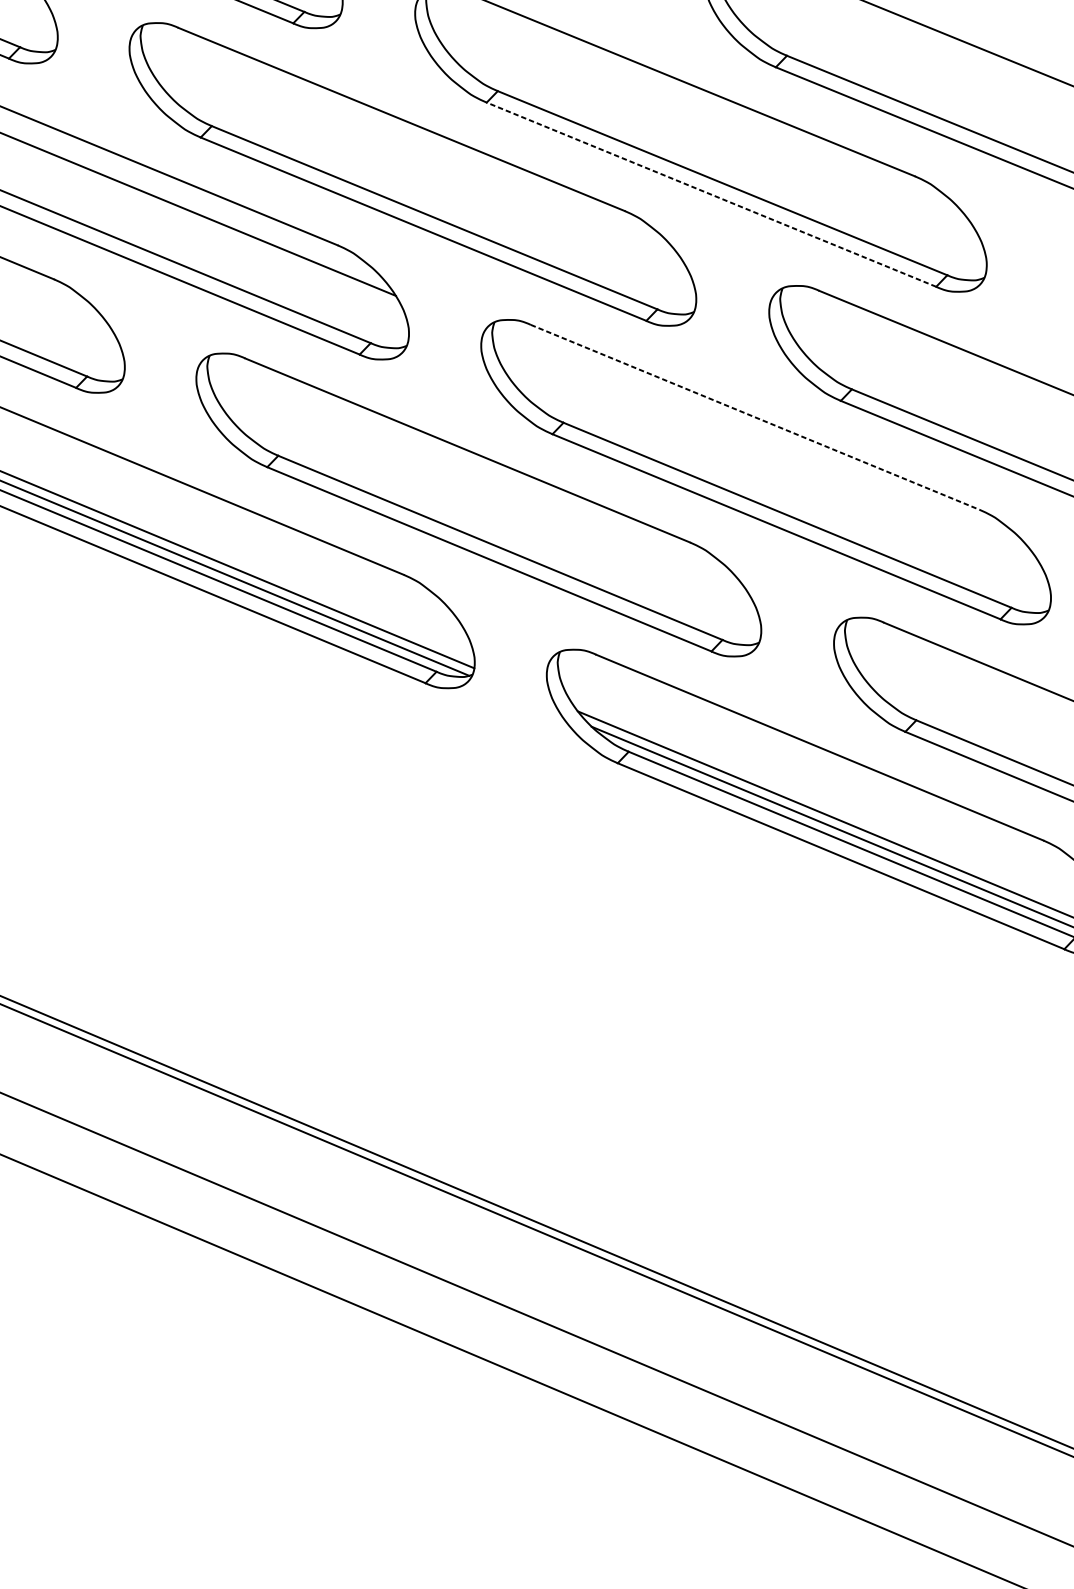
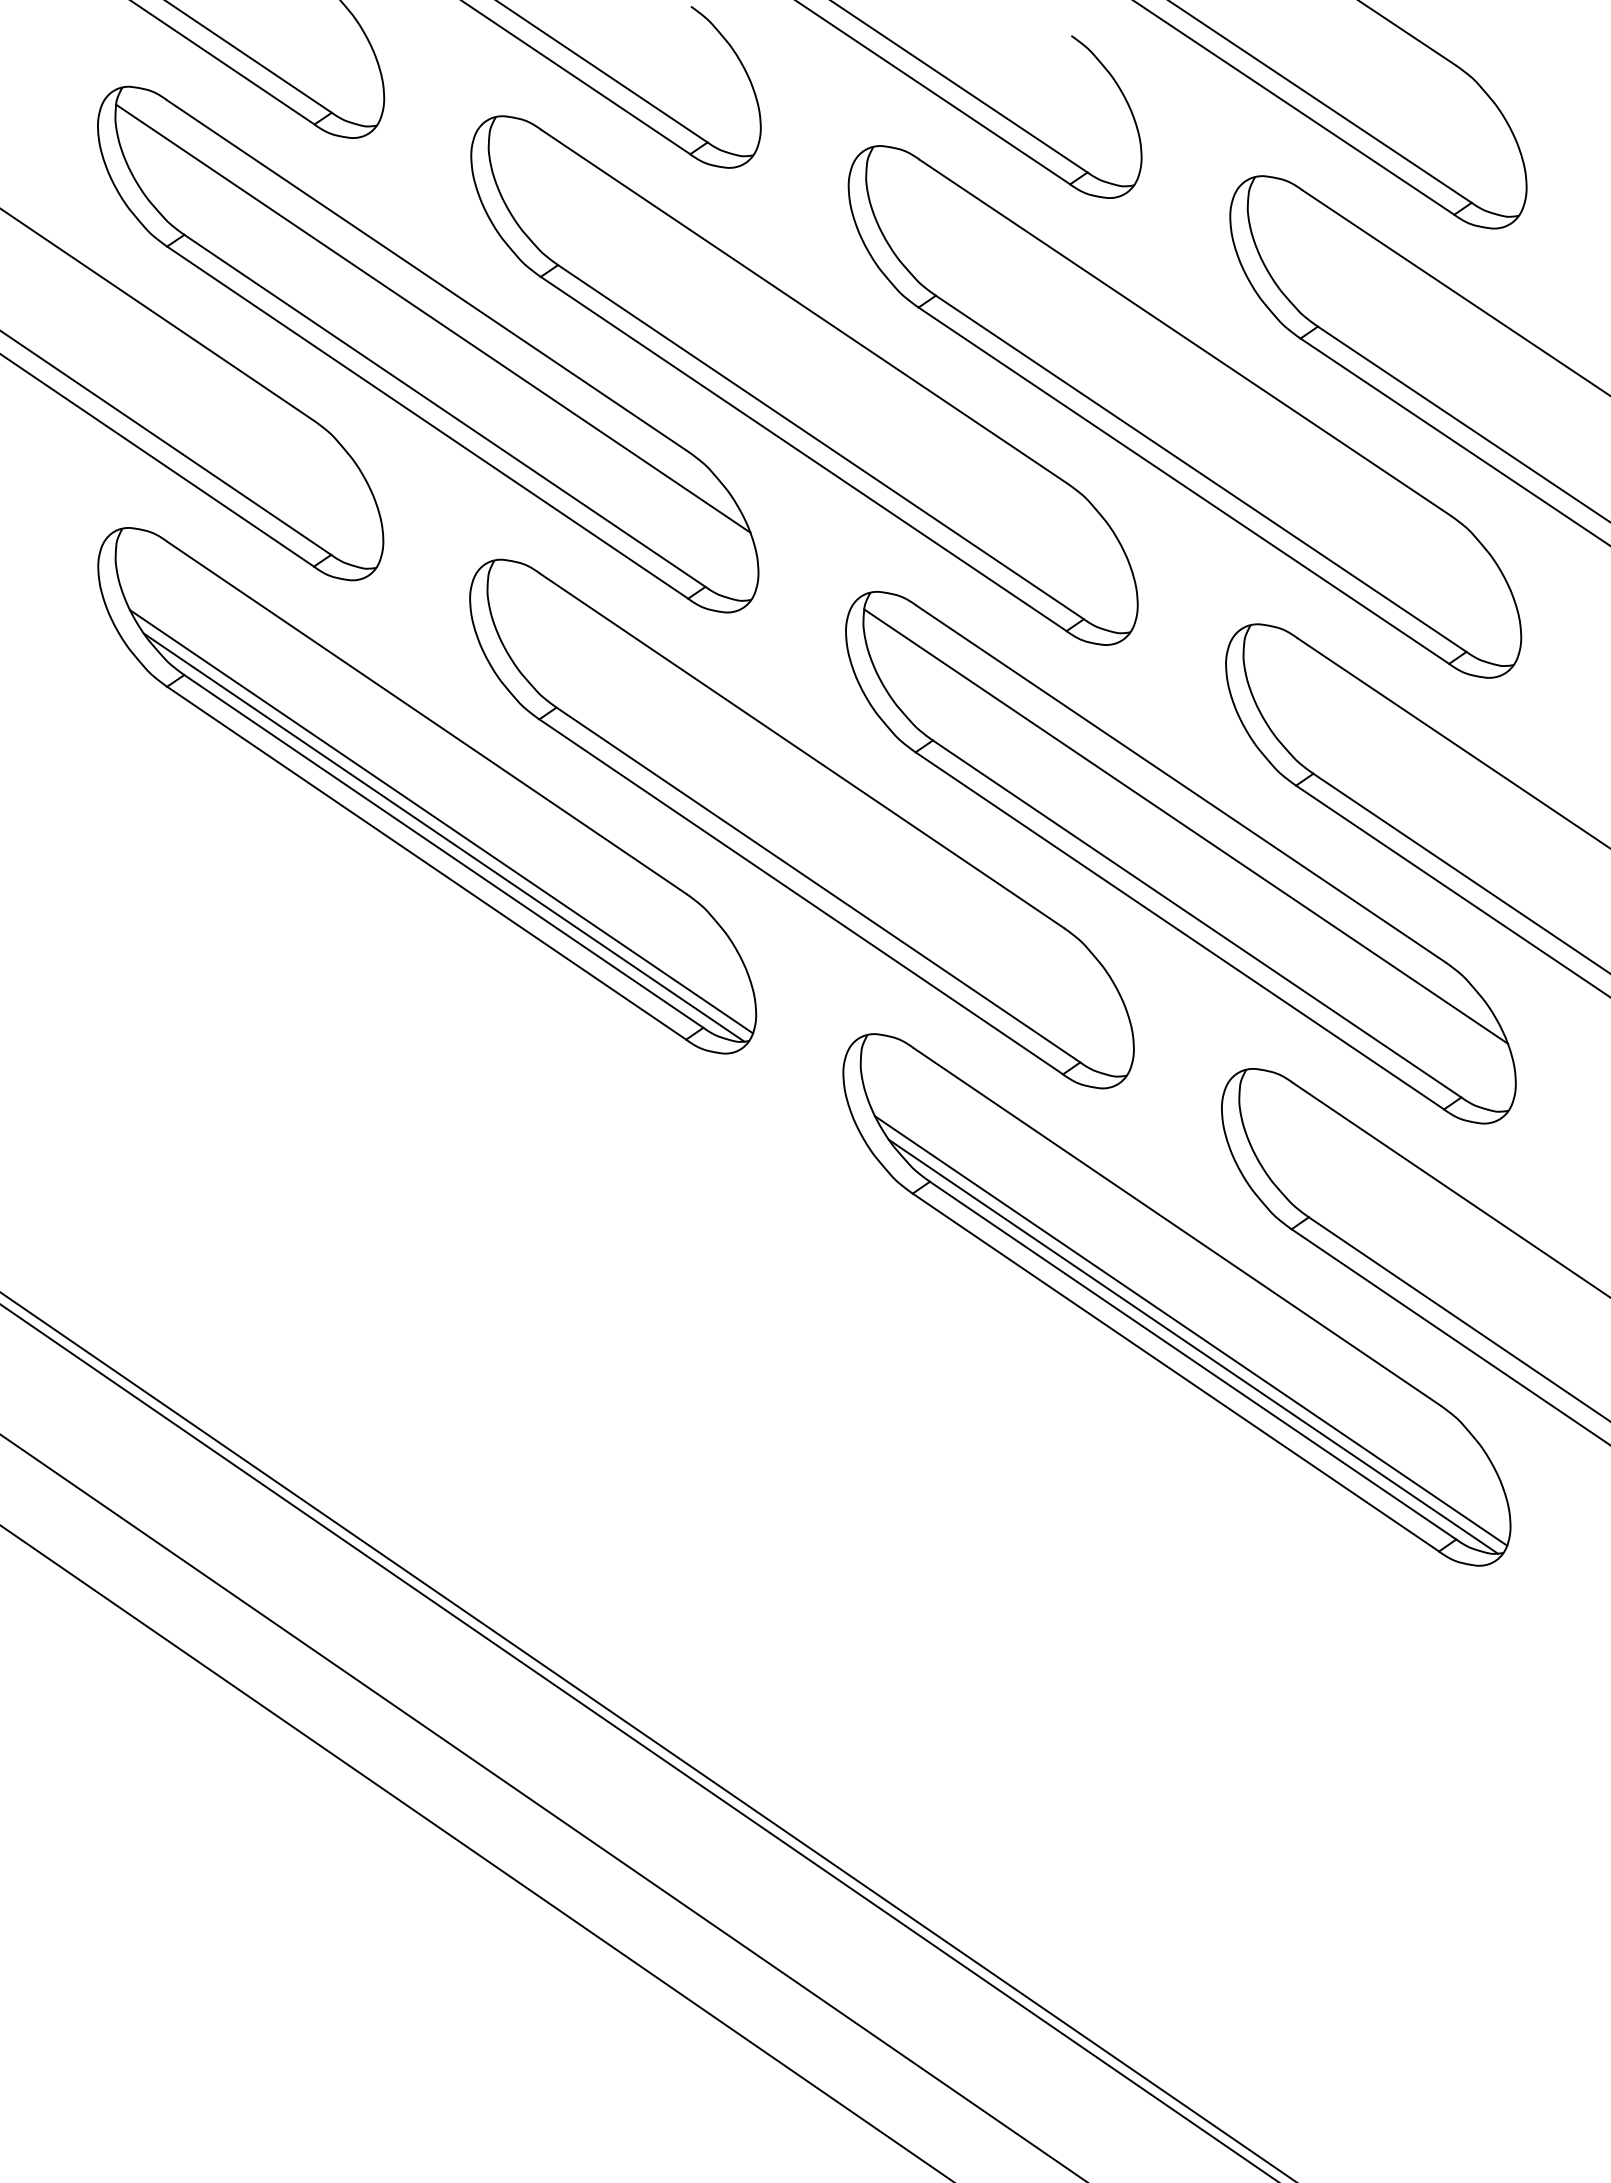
line: (711, 194) -> (1183, 485), dashed -> solid
line: (755, 417) -> (1181, 784), dashed -> solid
line: (764, 448) -> (1185, 826), added

